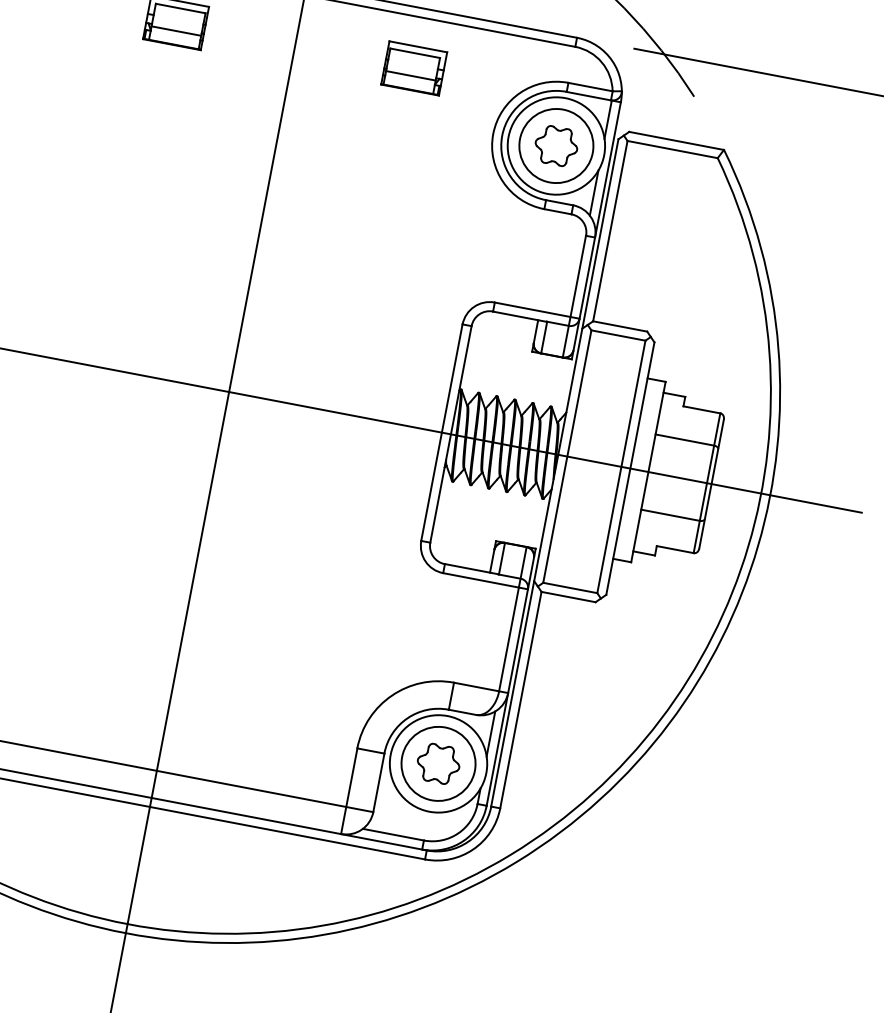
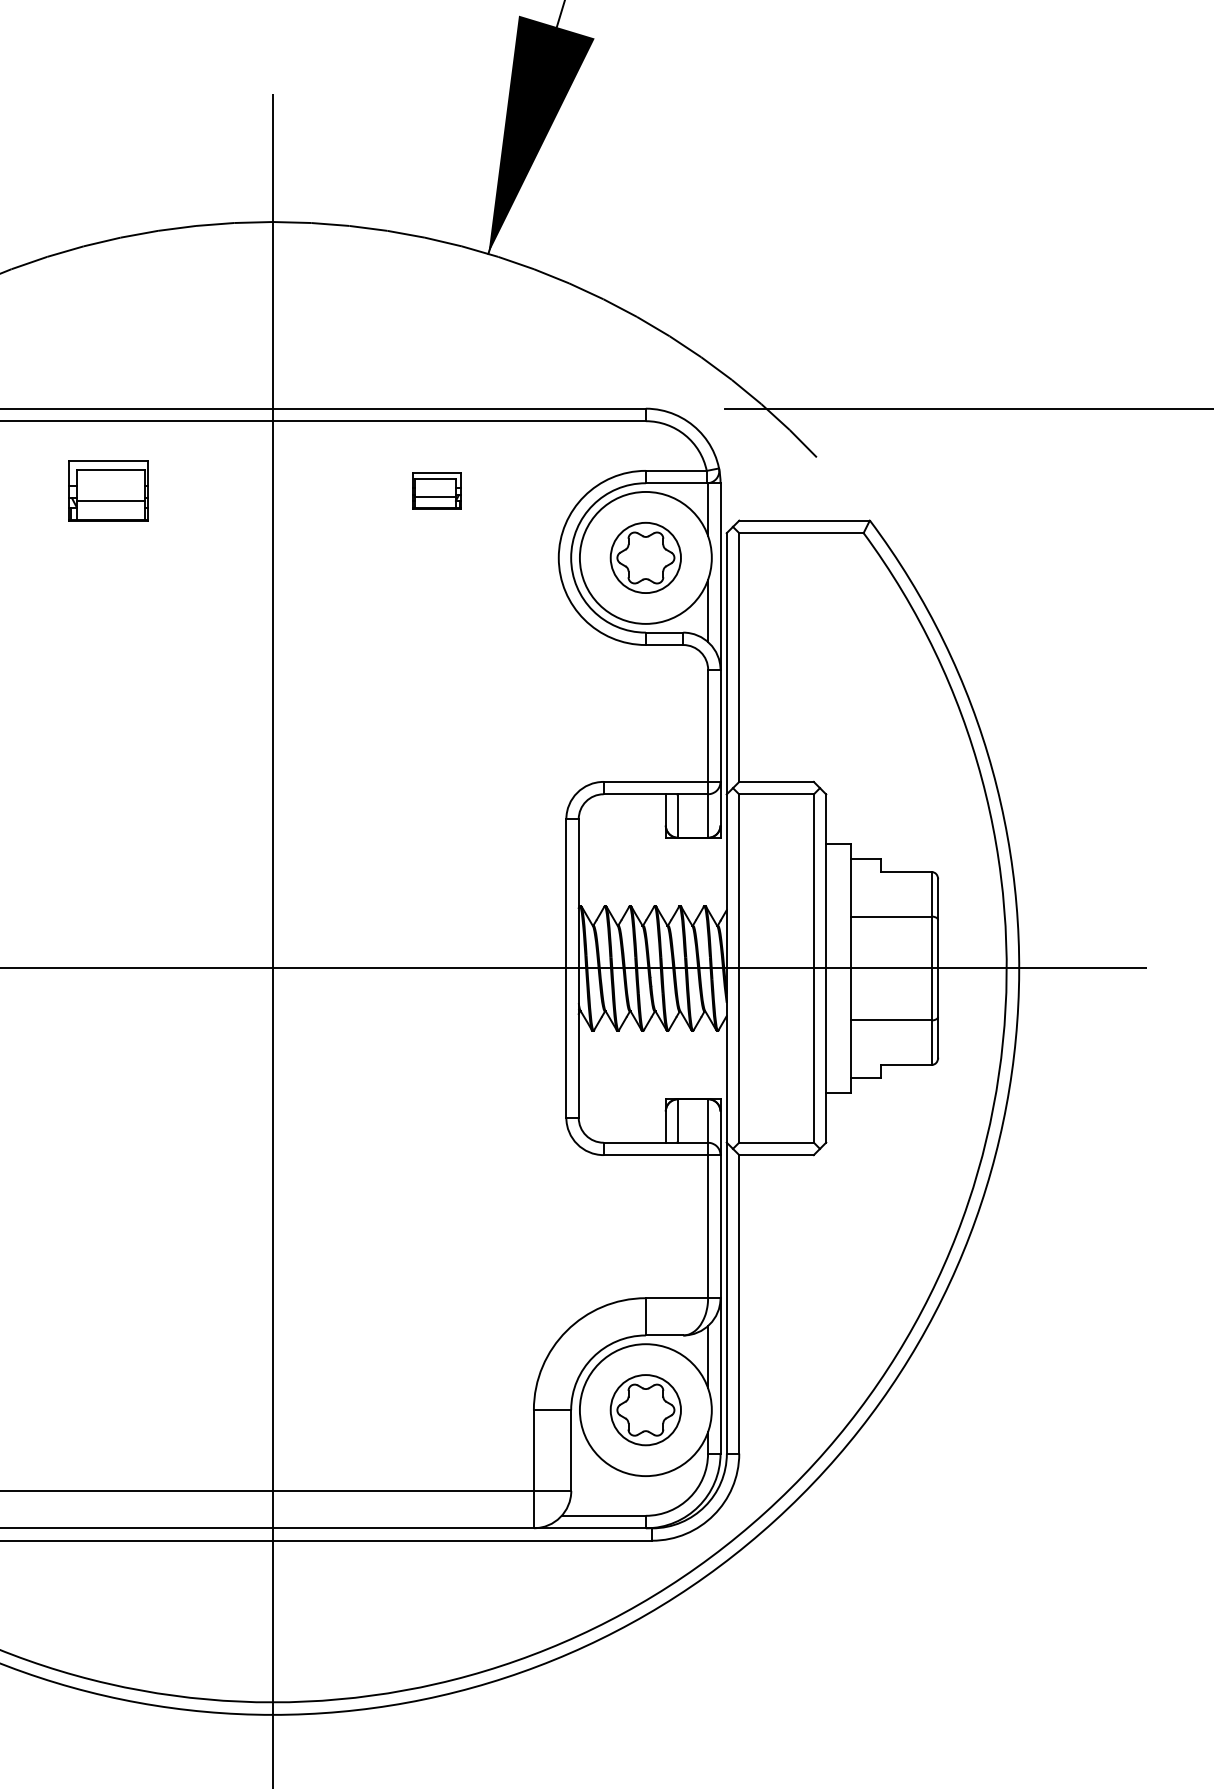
part: (413, 68) -> (436, 490), size x0.6
circle: (556, 145) -> (645, 557), size x0.7
circle: (438, 764) -> (645, 1410), size x0.7

